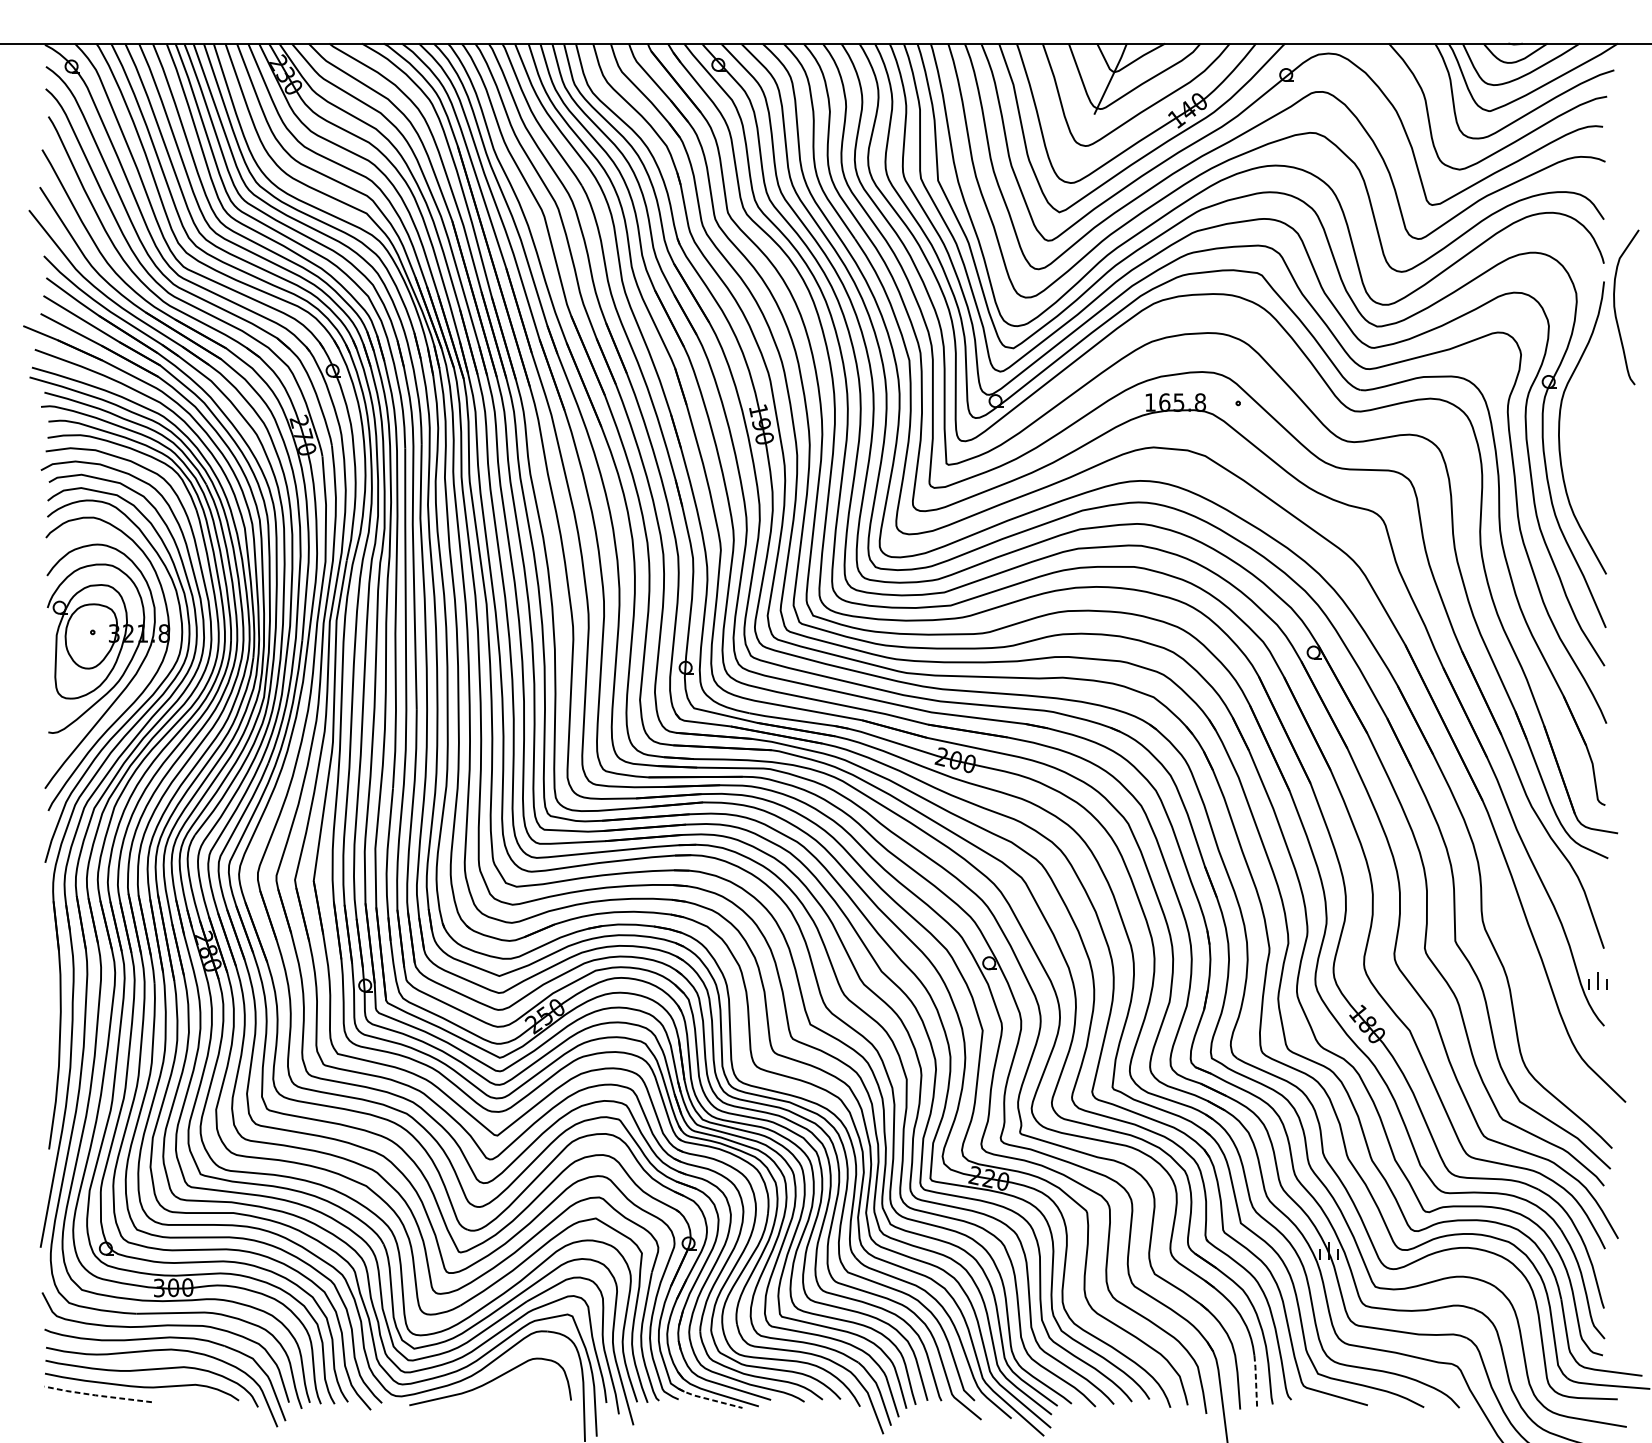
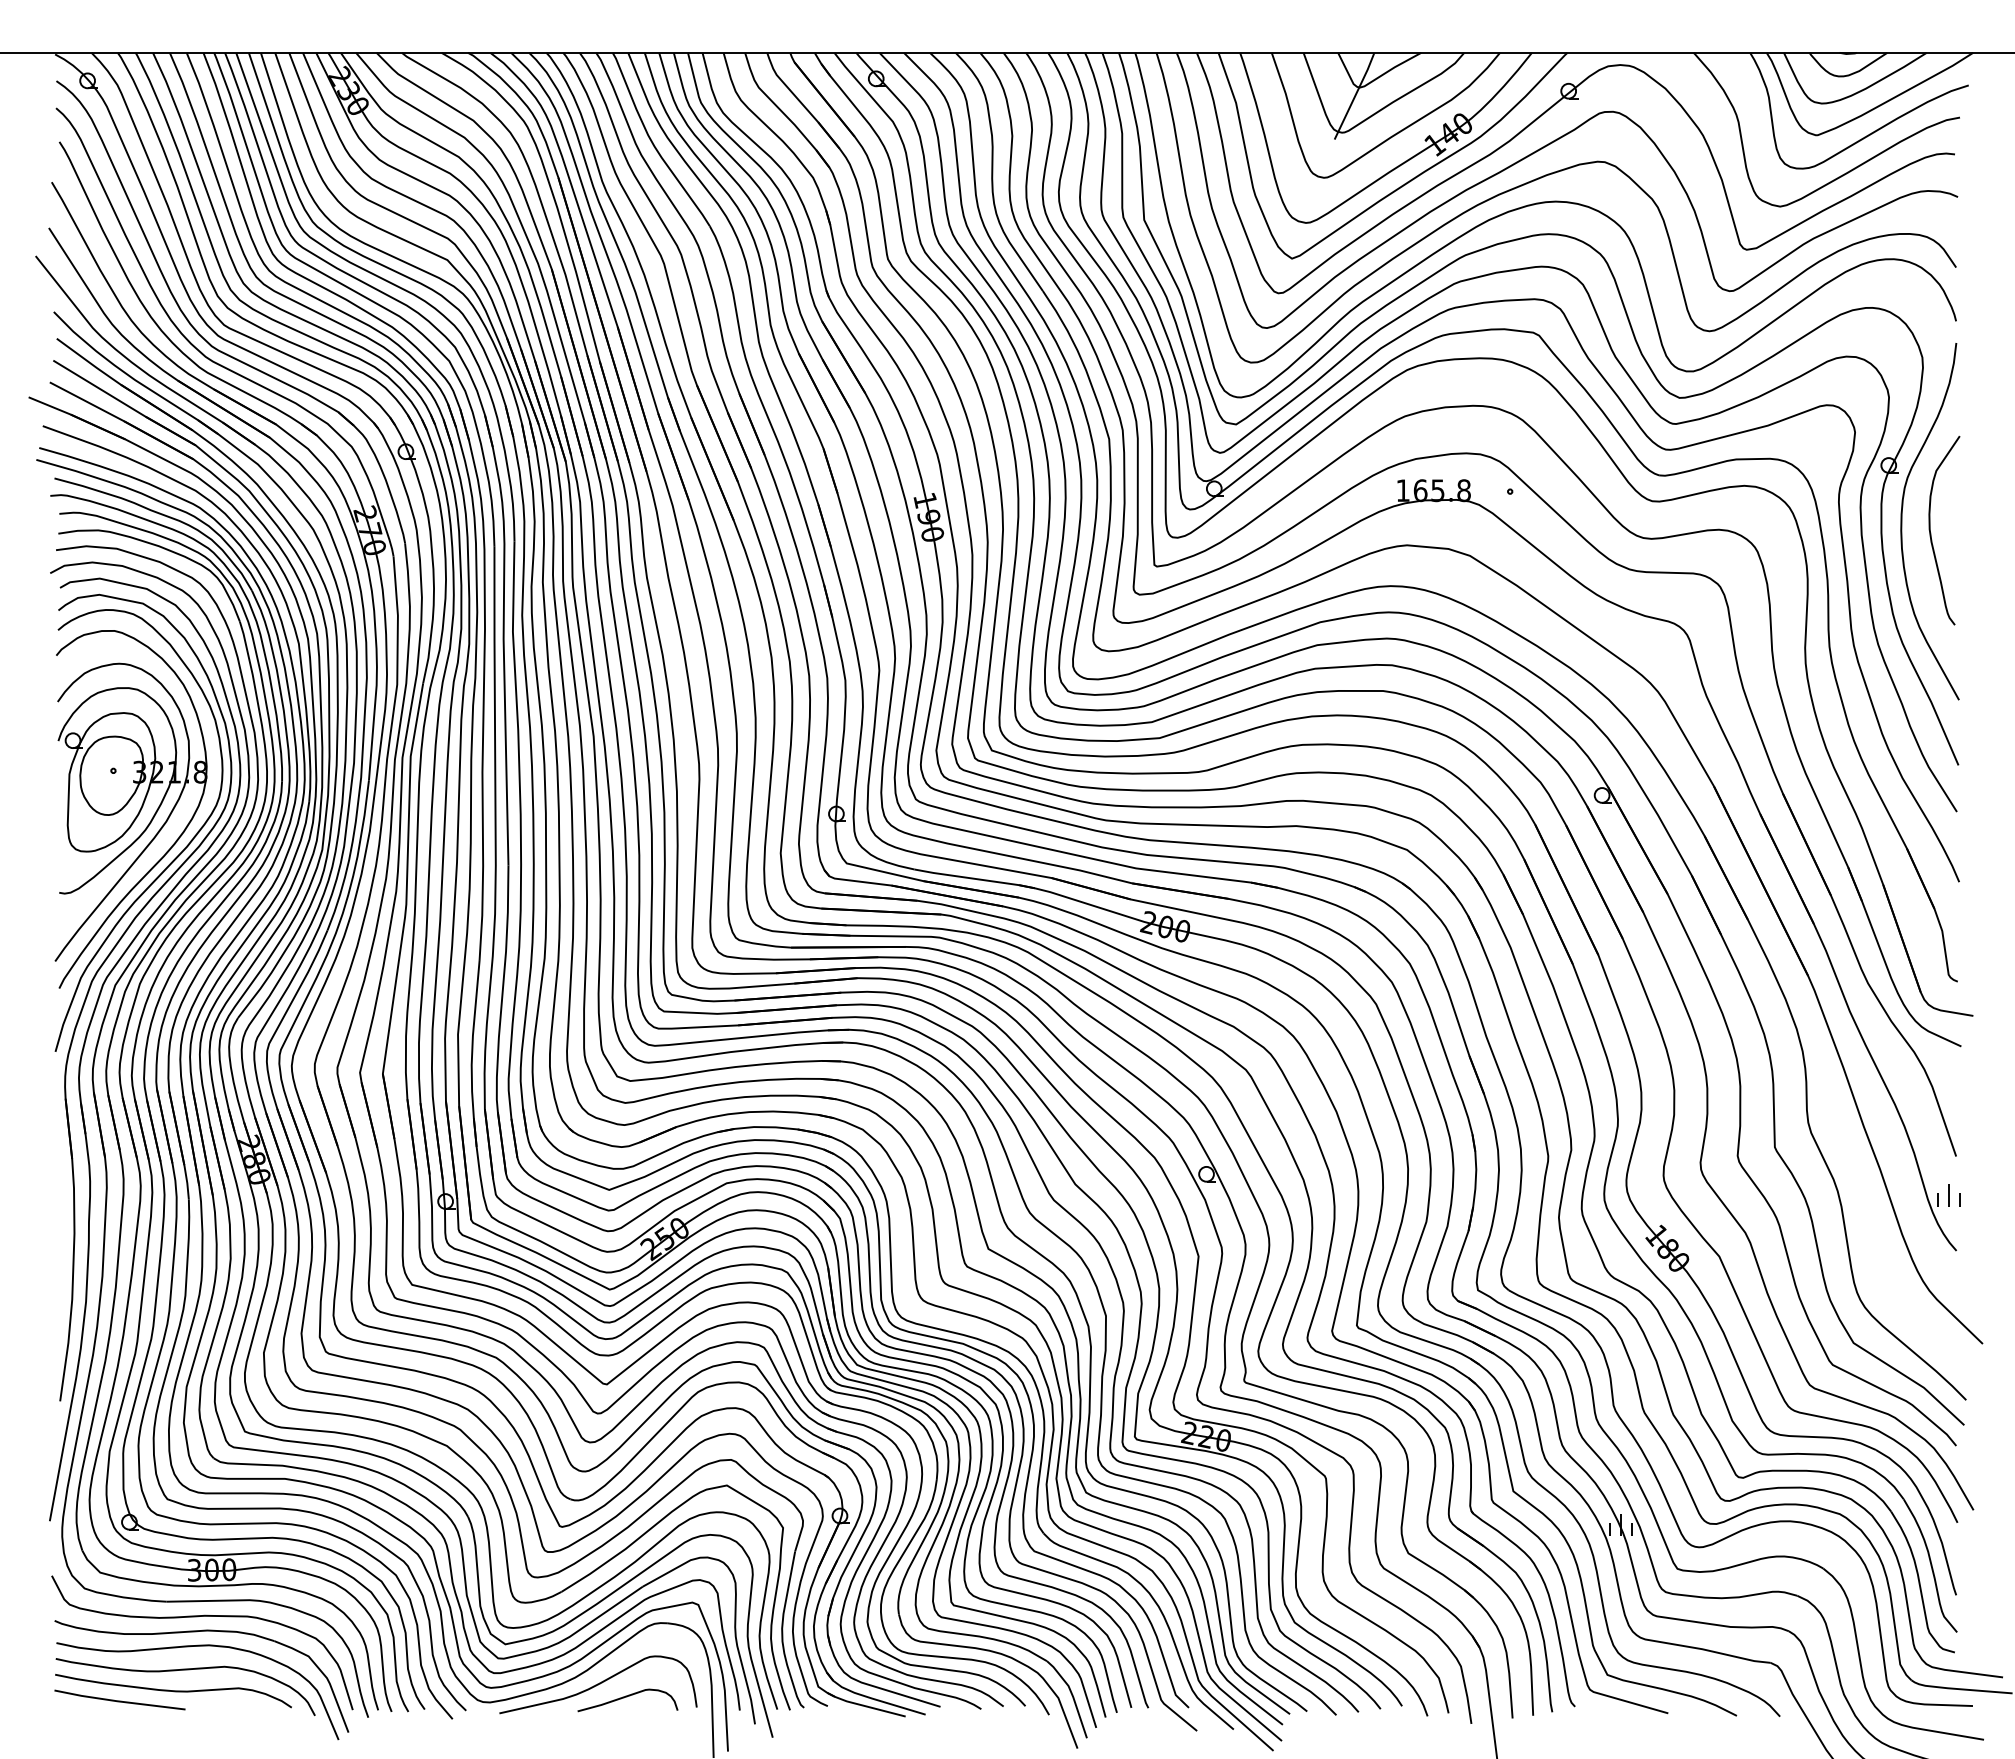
curve: (1615, 309) -> (1931, 533), moved
line: (1255, 1381) -> (1531, 1684), dashed -> solid
curve: (514, 1392) -> (627, 1697), added
line: (96, 1395) -> (118, 1701), dashed -> solid
line: (709, 1399) -> (865, 1706), dashed -> solid

